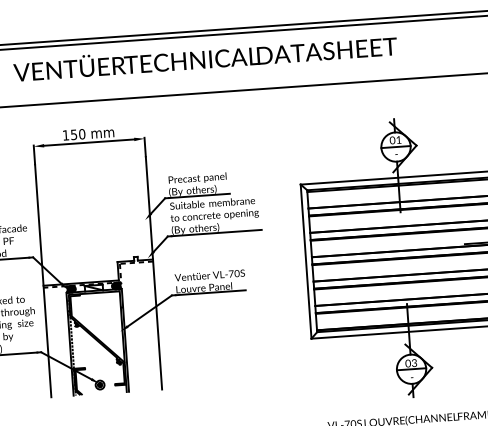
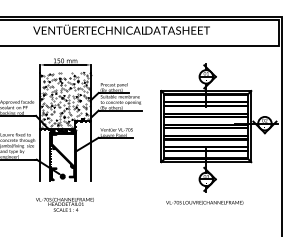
hatch: (94, 219) -> (65, 100), added

